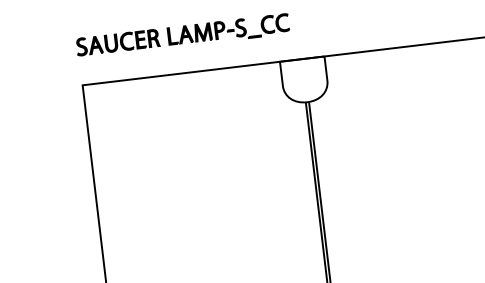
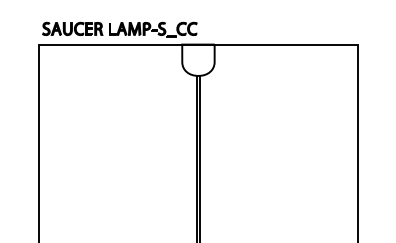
part: (182, 35) -> (119, 29), moved

